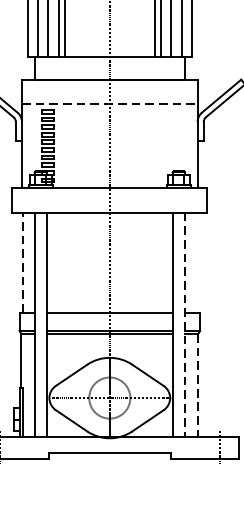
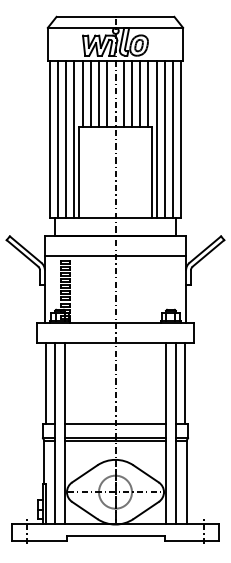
line: (109, 104) -> (115, 256), dashed -> solid
line: (22, 261) -> (45, 382), dashed -> solid
line: (196, 262) -> (185, 383), added
line: (184, 325) -> (175, 433), dashed -> solid
line: (198, 385) -> (186, 482), dashed -> solid

